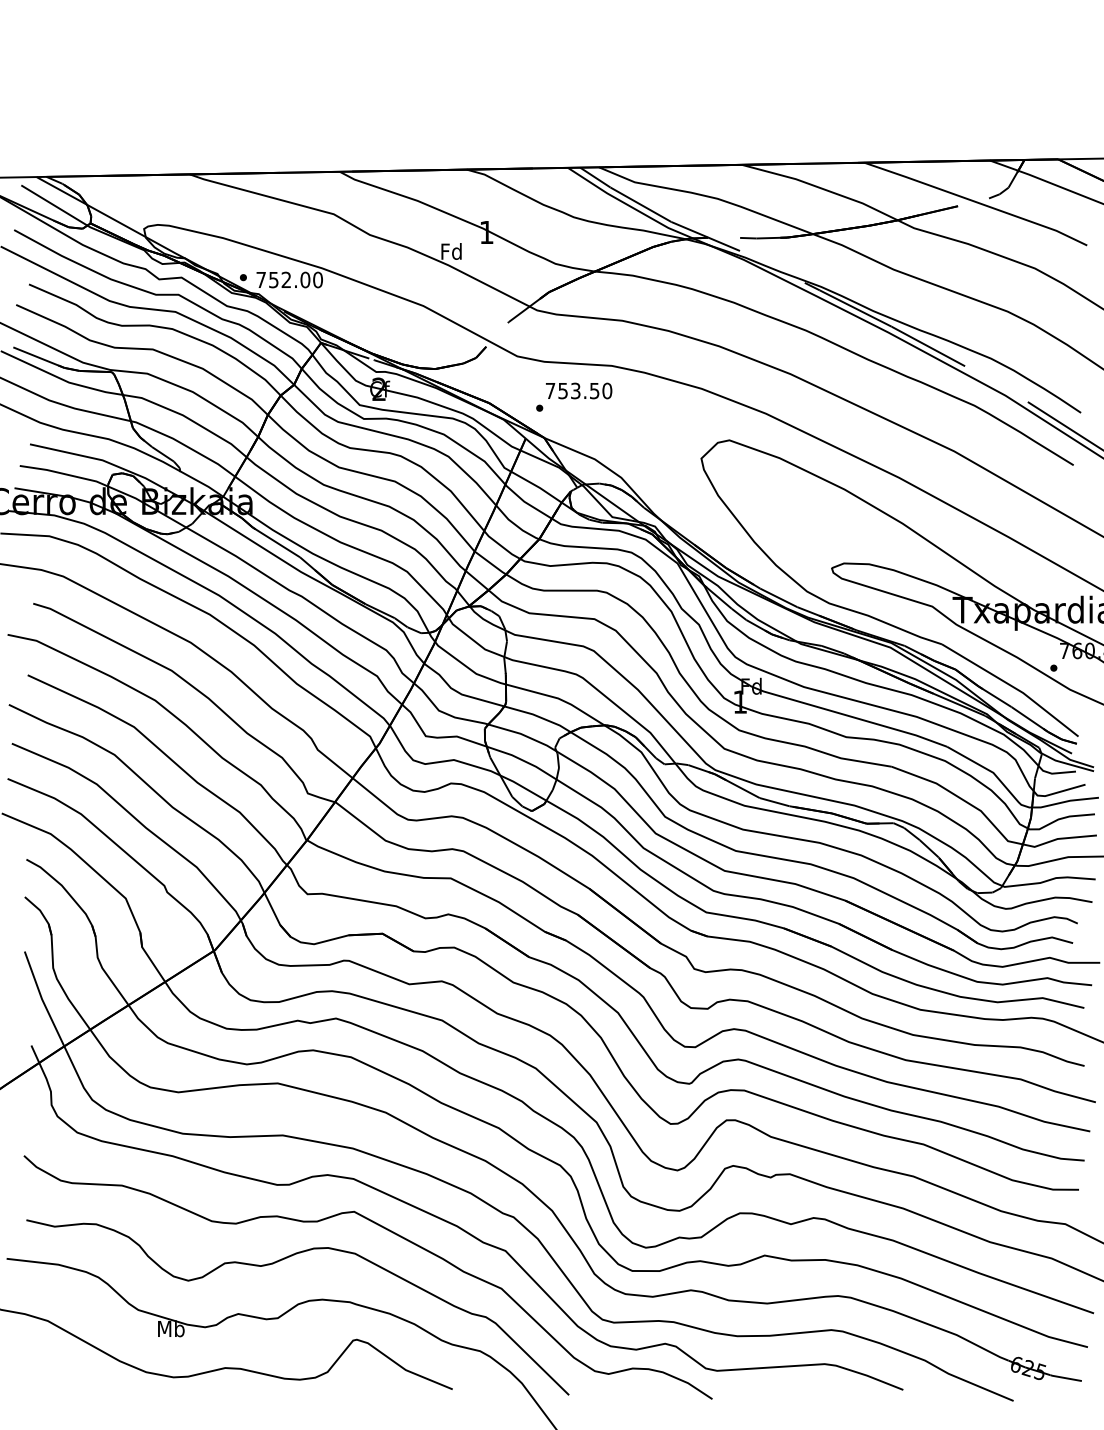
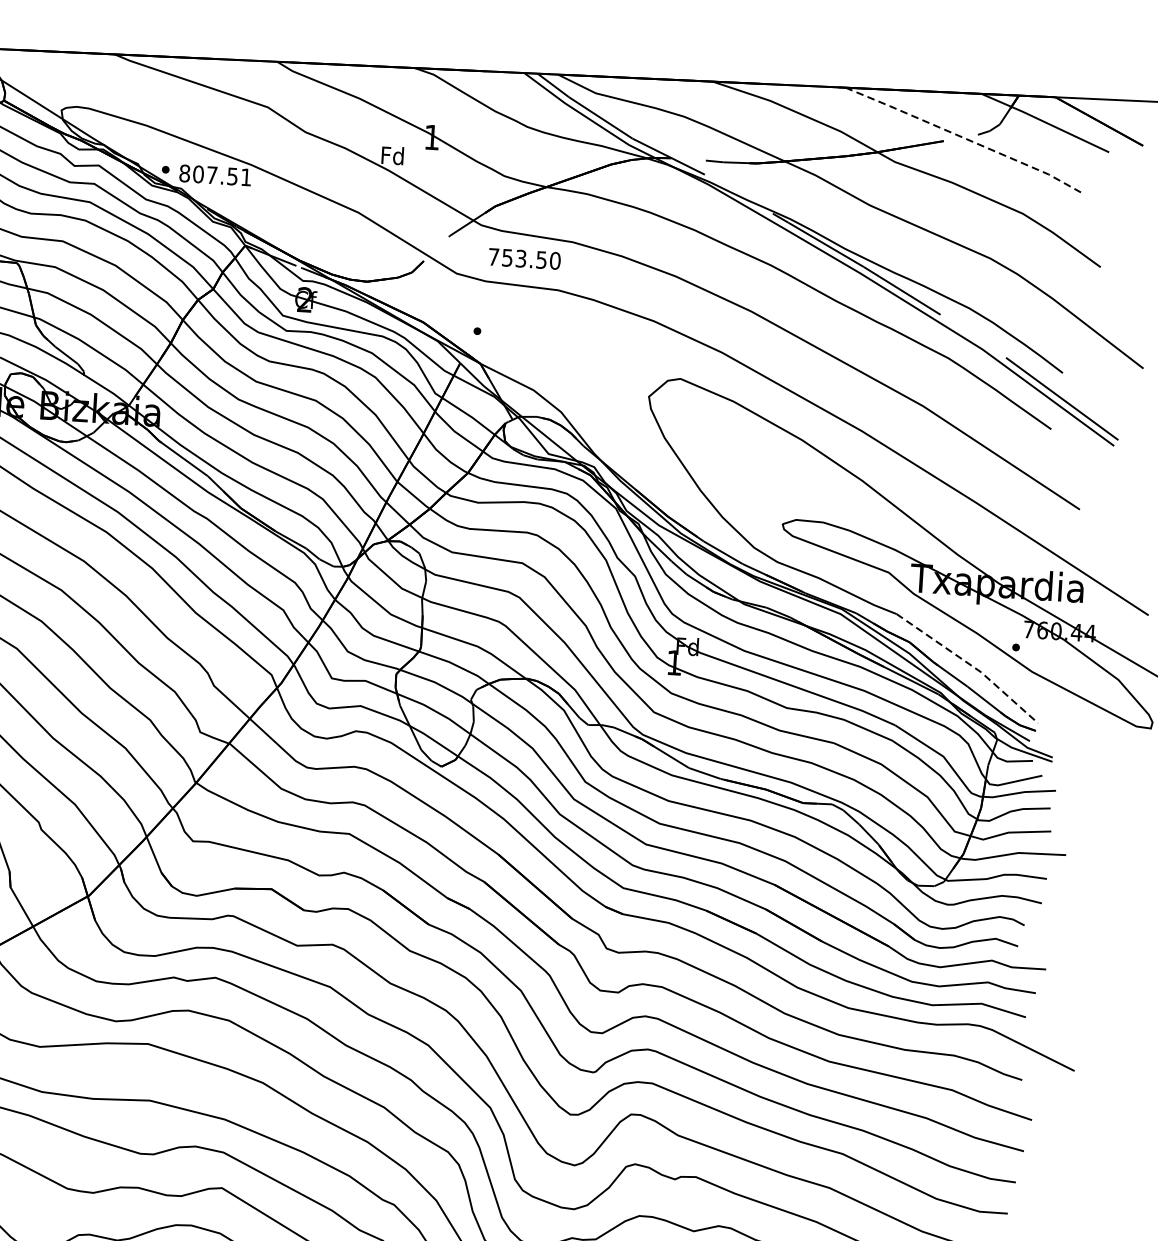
line: (976, 202) -> (964, 138), solid -> dashed
text: (289, 279) -> (215, 174), 752.00 -> 807.51
text: (579, 390) -> (525, 258), moved
line: (1013, 687) -> (971, 665), solid -> dashed

